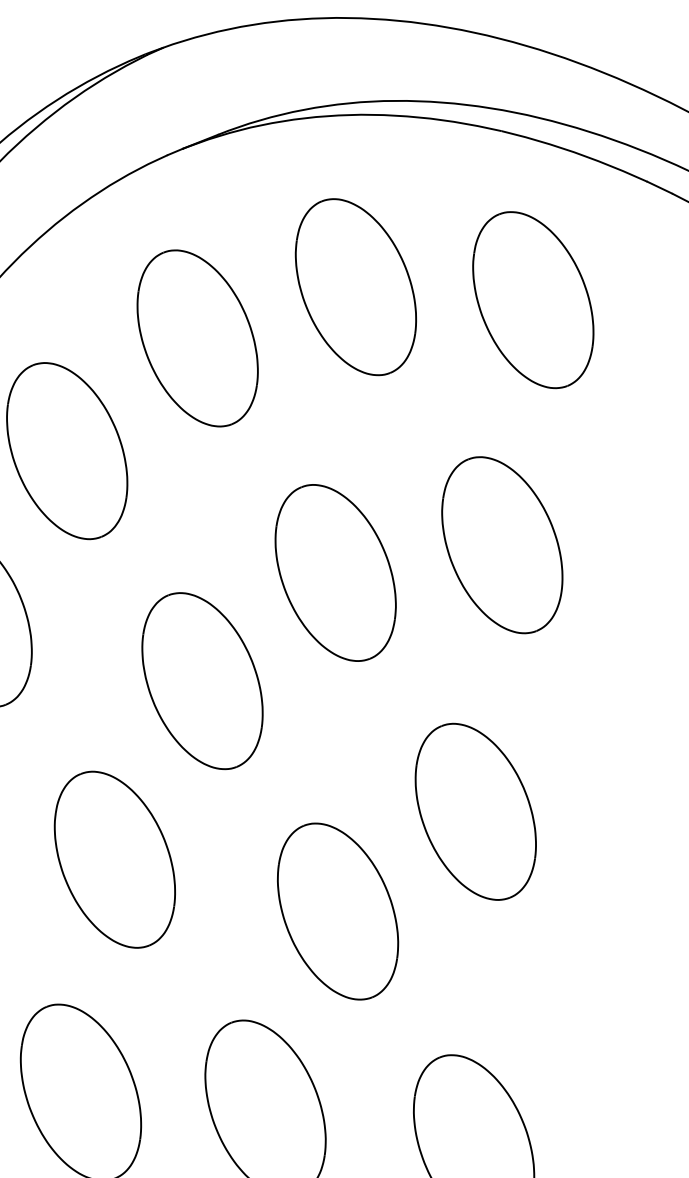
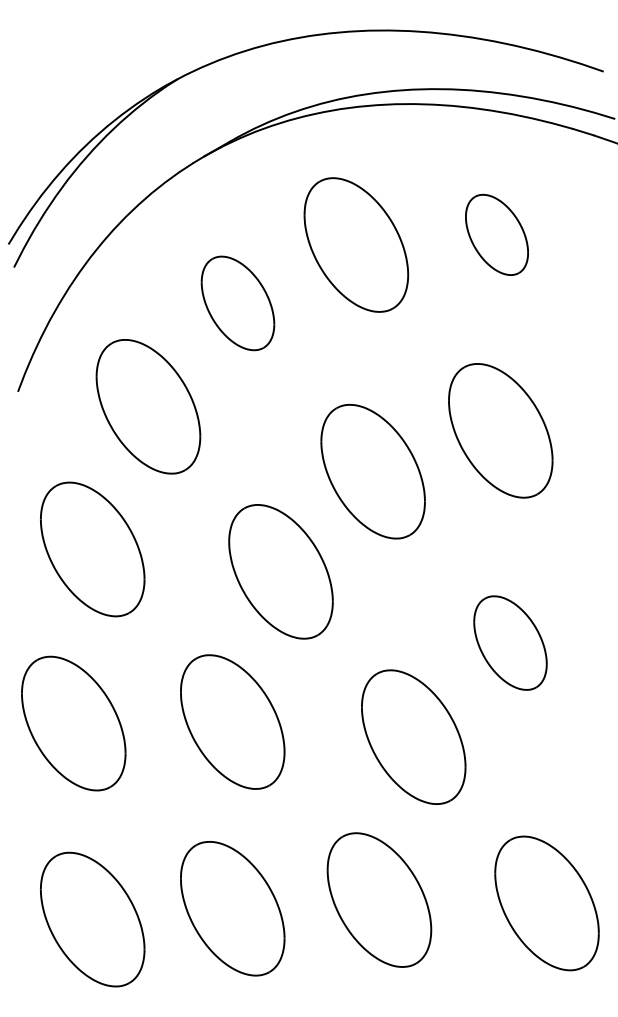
part: (532, 299) -> (496, 234), size x0.6
part: (197, 338) -> (237, 303), size x0.7
part: (475, 811) -> (510, 642), size x0.7

